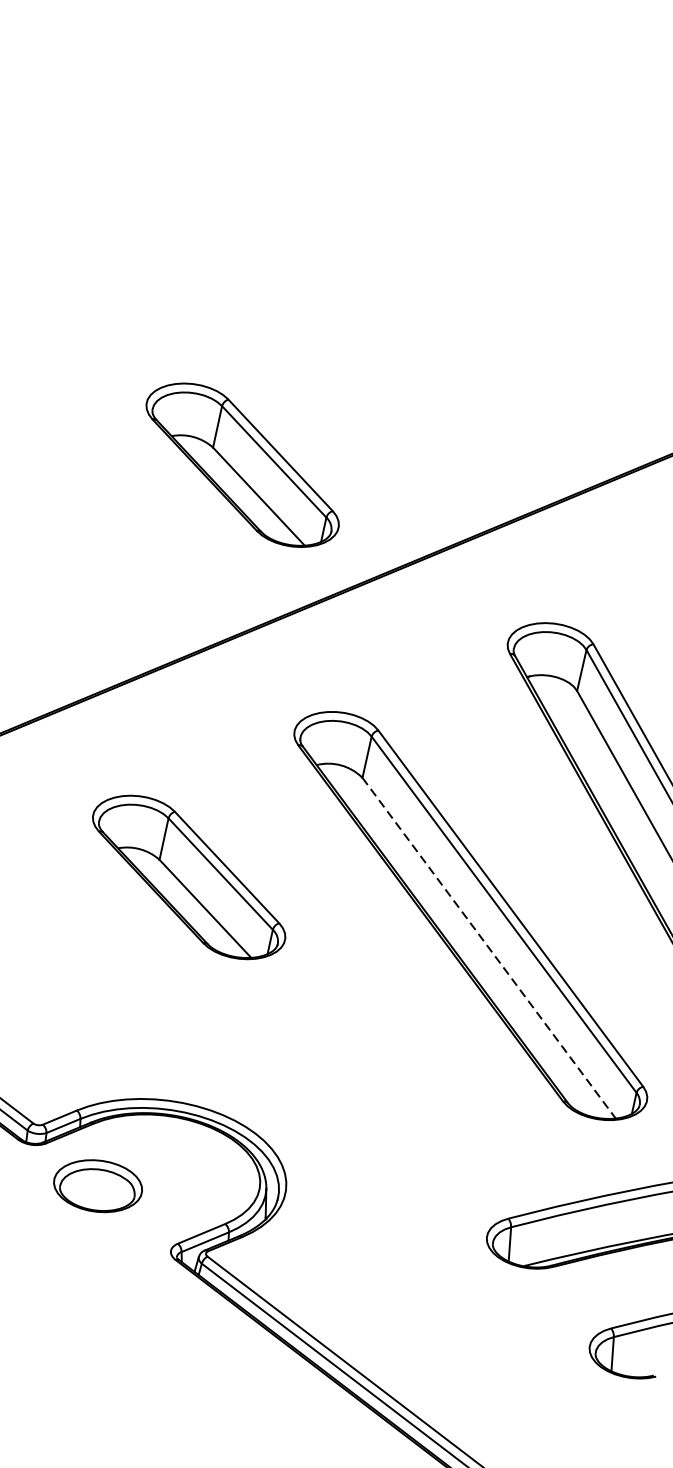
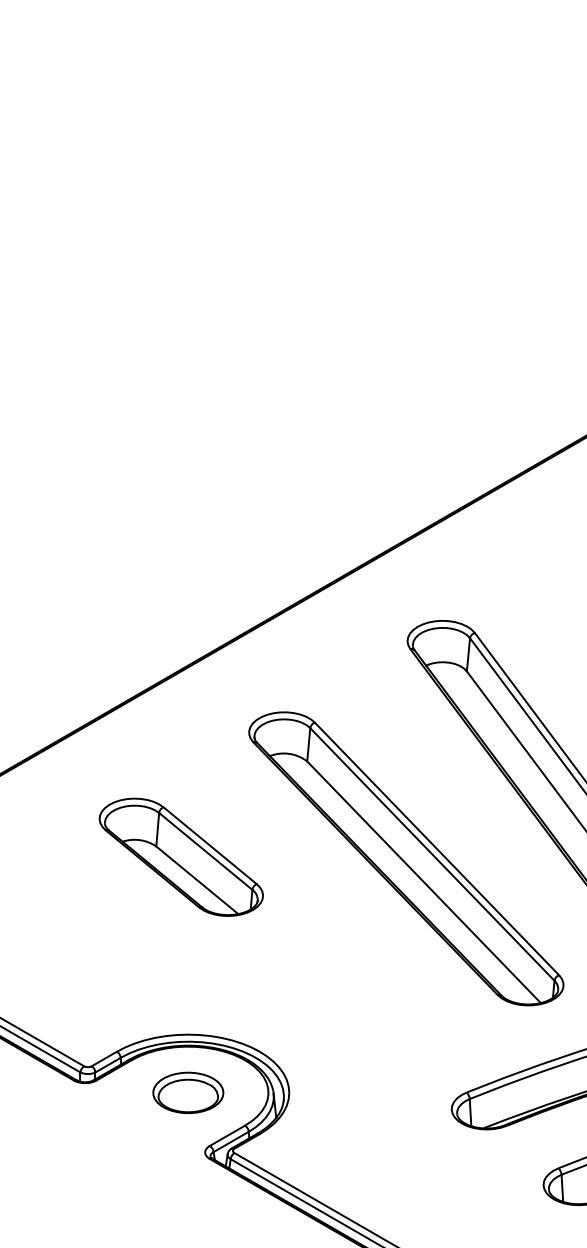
part: (241, 464) -> (180, 527), removed
line: (489, 948) -> (424, 882), dashed -> solid
part: (98, 1185) -> (188, 1092), moved

